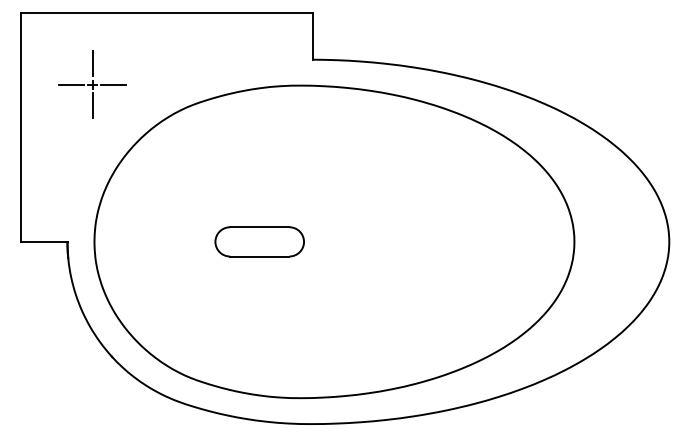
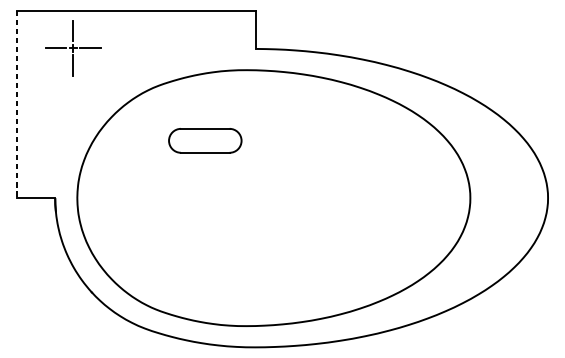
part: (92, 84) -> (73, 47), moved
line: (20, 127) -> (16, 104), solid -> dashed
part: (259, 241) -> (205, 140), moved

